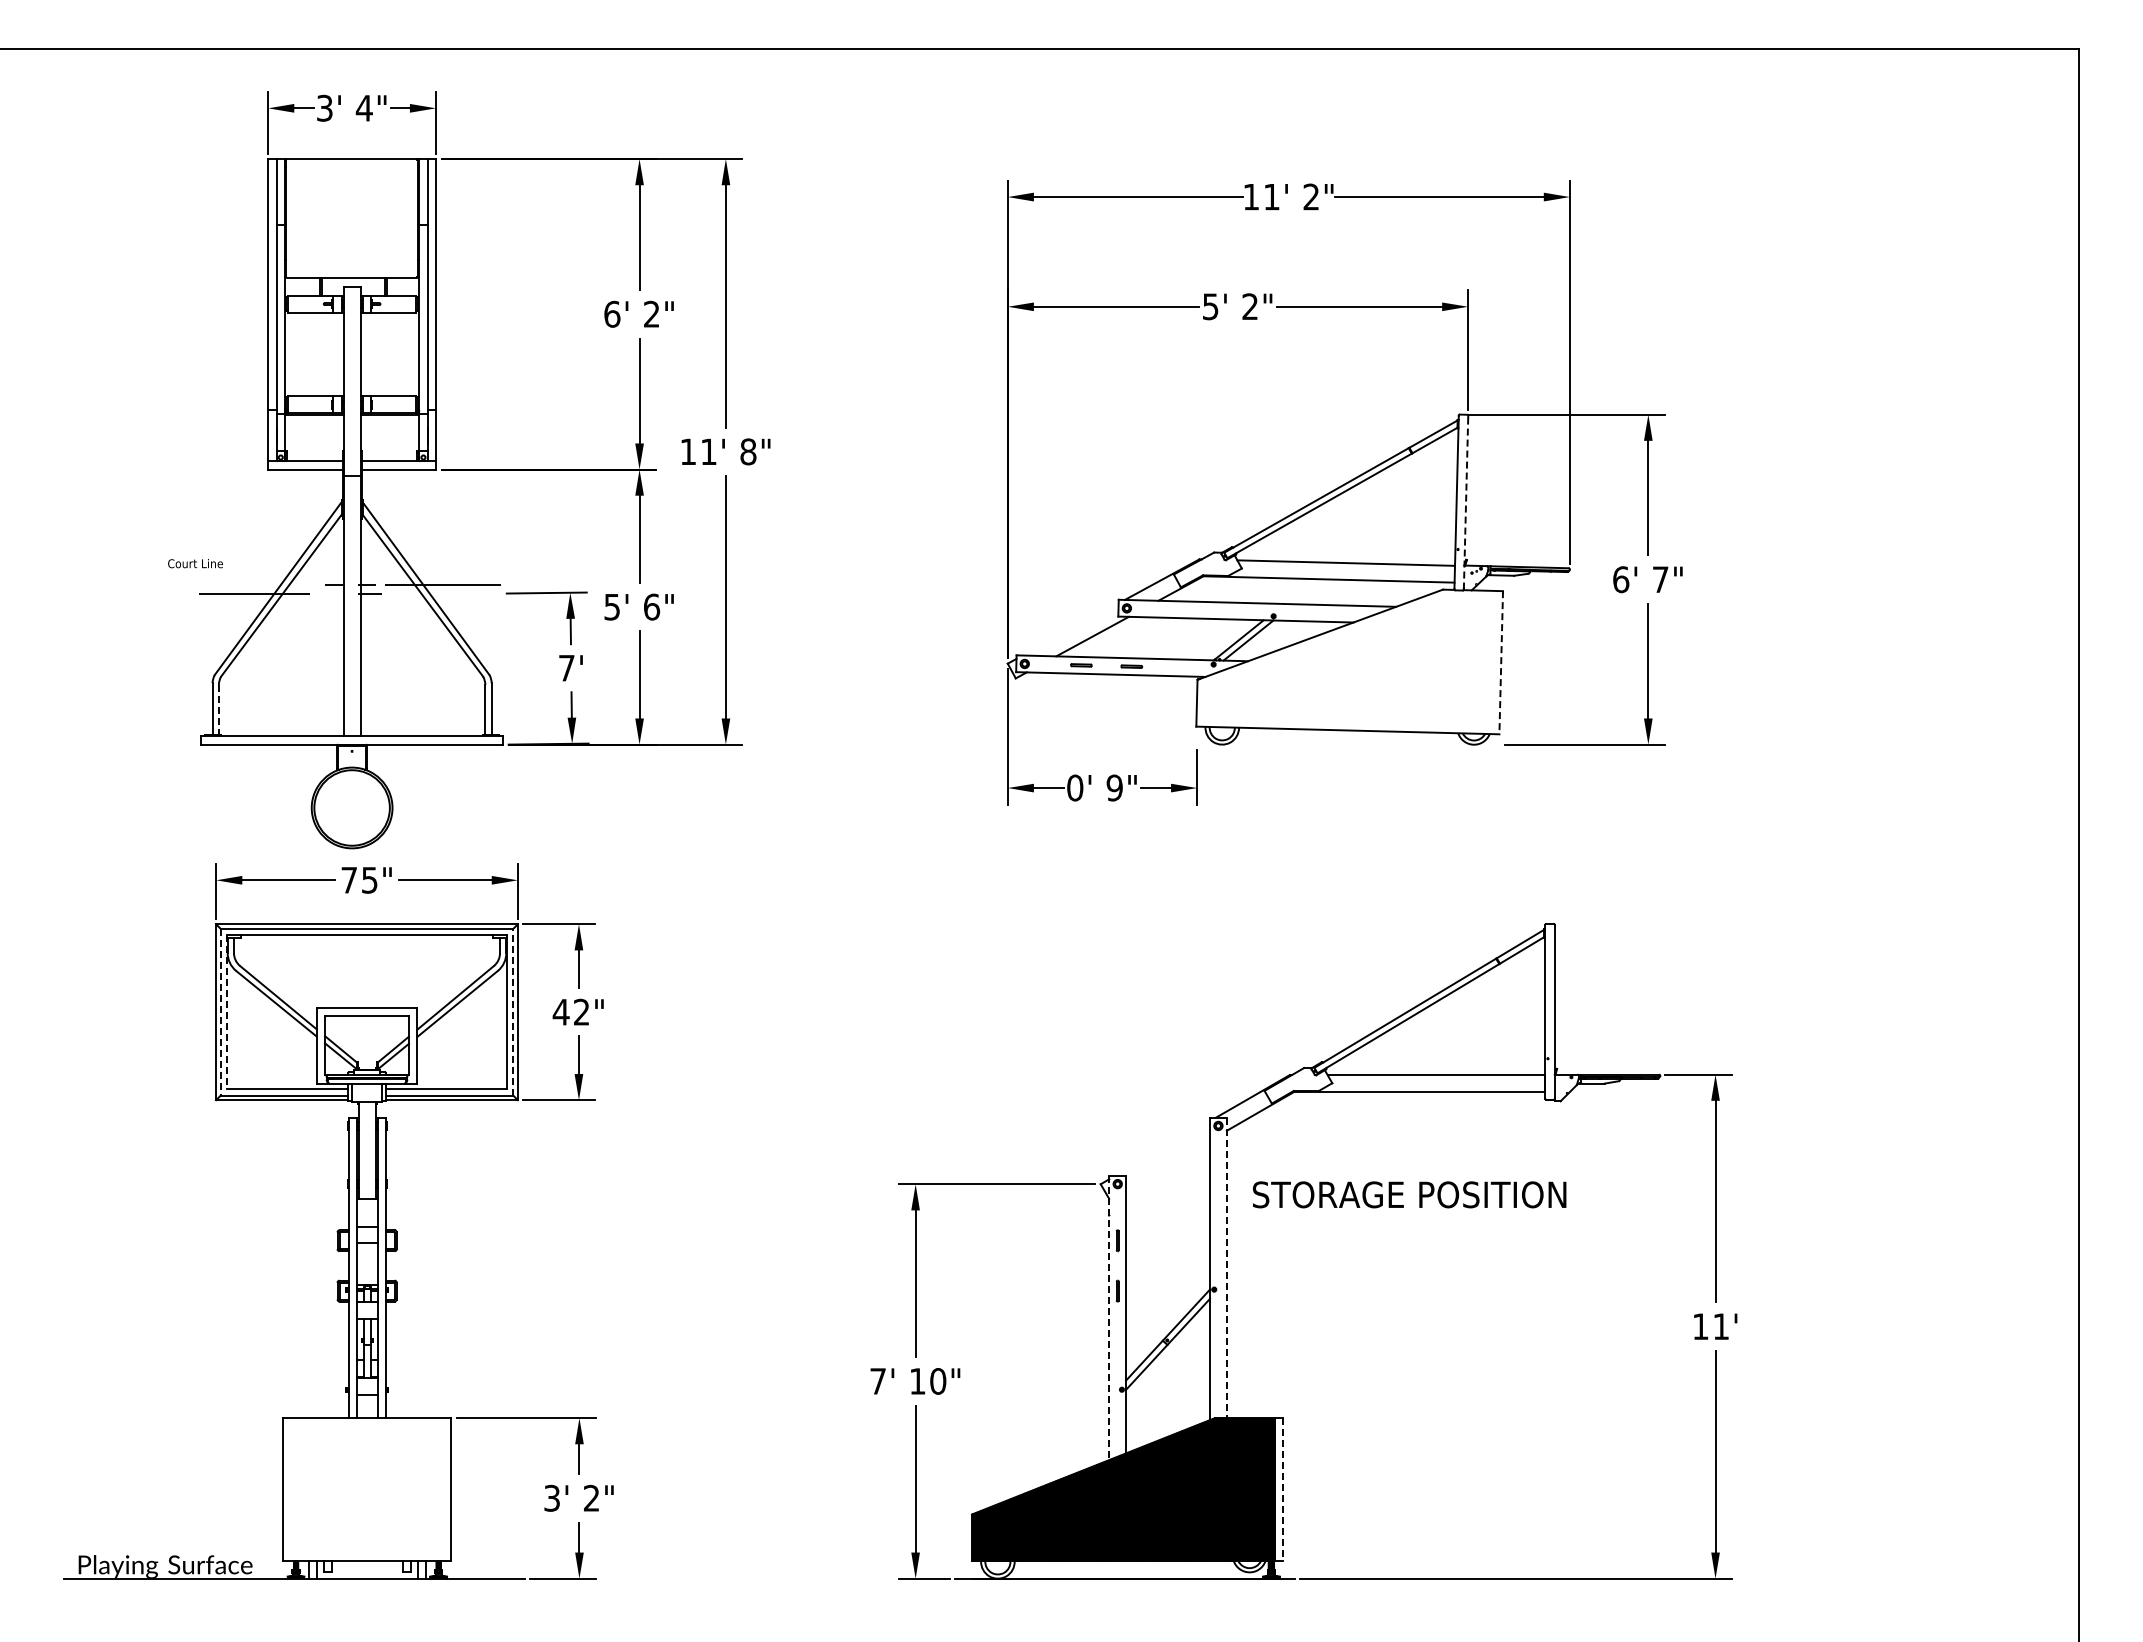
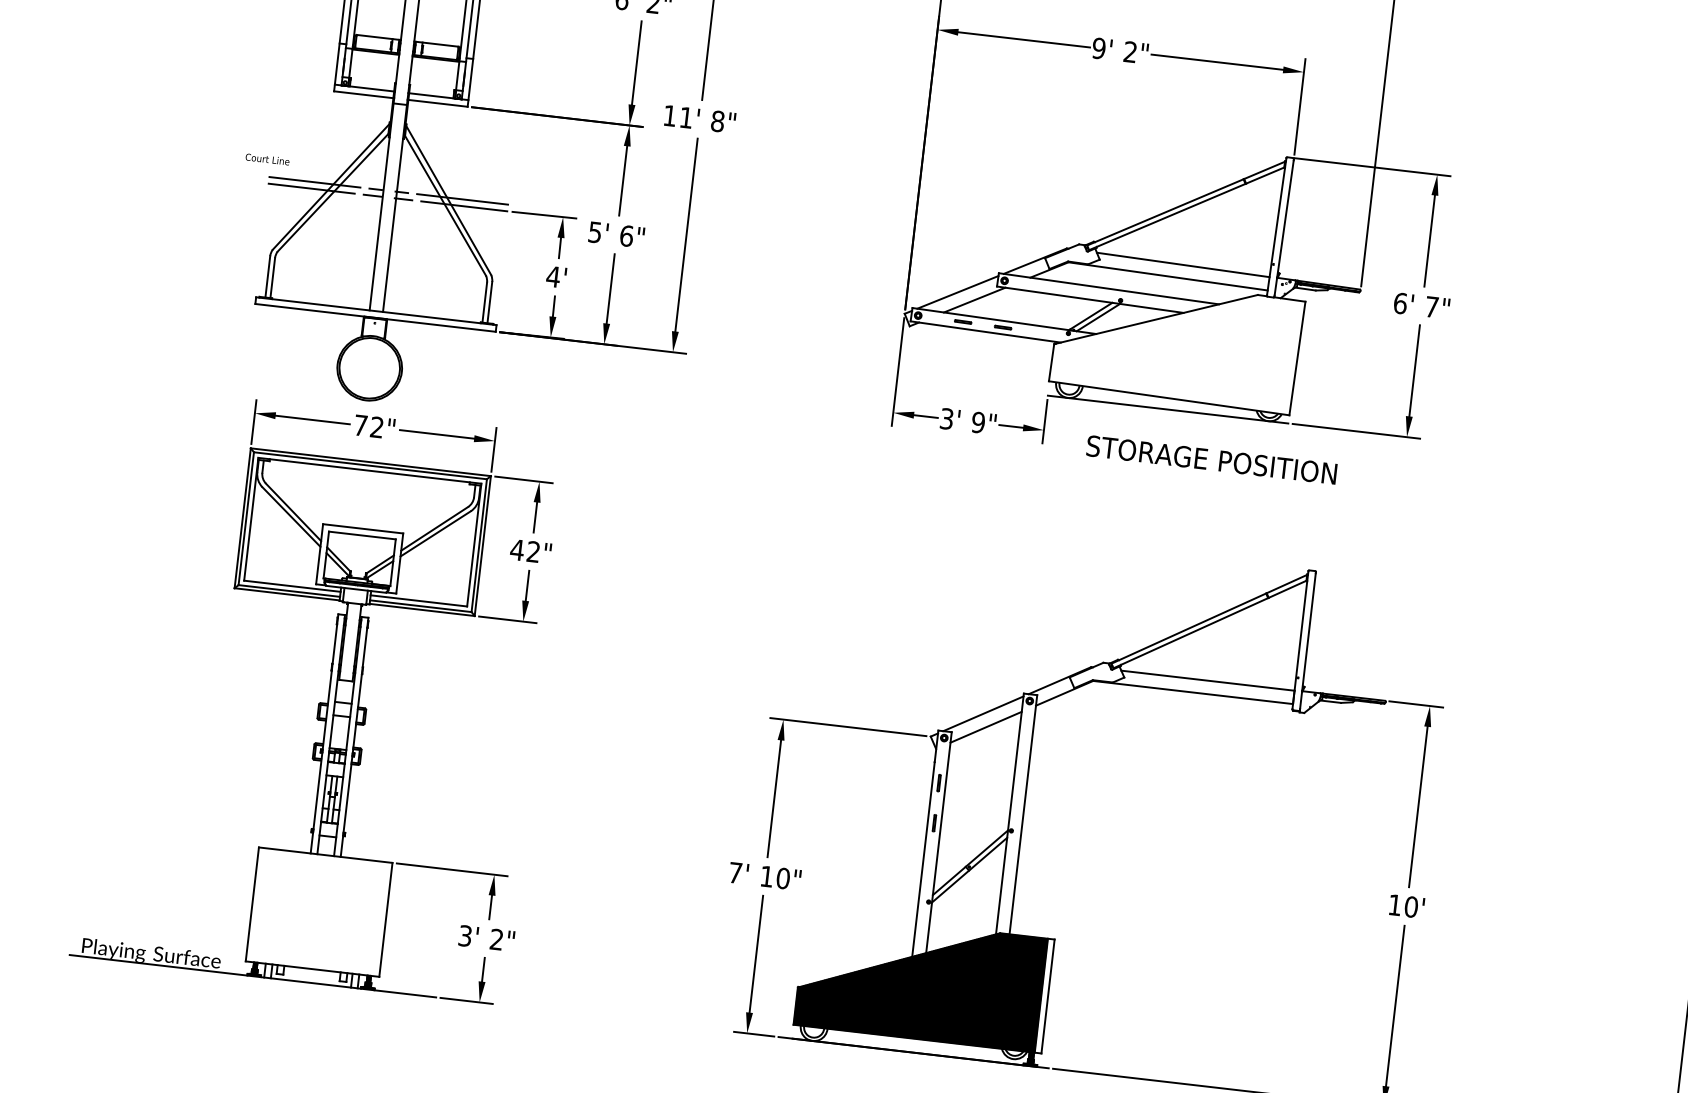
text: (1210, 306) -> (1098, 48), 5' -> 9'
line: (1466, 502) -> (1284, 227), dashed -> solid
line: (257, 585) -> (314, 182), added
line: (330, 593) -> (372, 195), added
line: (445, 593) -> (463, 206), added
line: (1070, 629) -> (957, 292), added
line: (1501, 662) -> (1297, 358), dashed -> solid
text: (566, 668) -> (553, 277), 7' -> 4'
line: (218, 710) -> (272, 278), dashed -> solid
line: (1348, 744) -> (1168, 409), added
text: (1075, 787) -> (947, 418), 0' -> 3'
text: (369, 879) -> (376, 426), 75" -> 72"
line: (513, 1011) -> (479, 545), dashed -> solid
line: (220, 1012) -> (246, 518), dashed -> solid
line: (226, 1012) -> (250, 519), dashed -> solid
line: (1162, 1148) -> (983, 713), added
line: (1168, 1164) -> (986, 727), added
text: (1409, 1194) -> (1211, 459), moved
line: (1226, 1268) -> (1023, 815), dashed -> solid
line: (1109, 1318) -> (925, 844), dashed -> solid
text: (1721, 1326) -> (1411, 906), 11' -> 10'
line: (1283, 1489) -> (1048, 996), dashed -> solid

